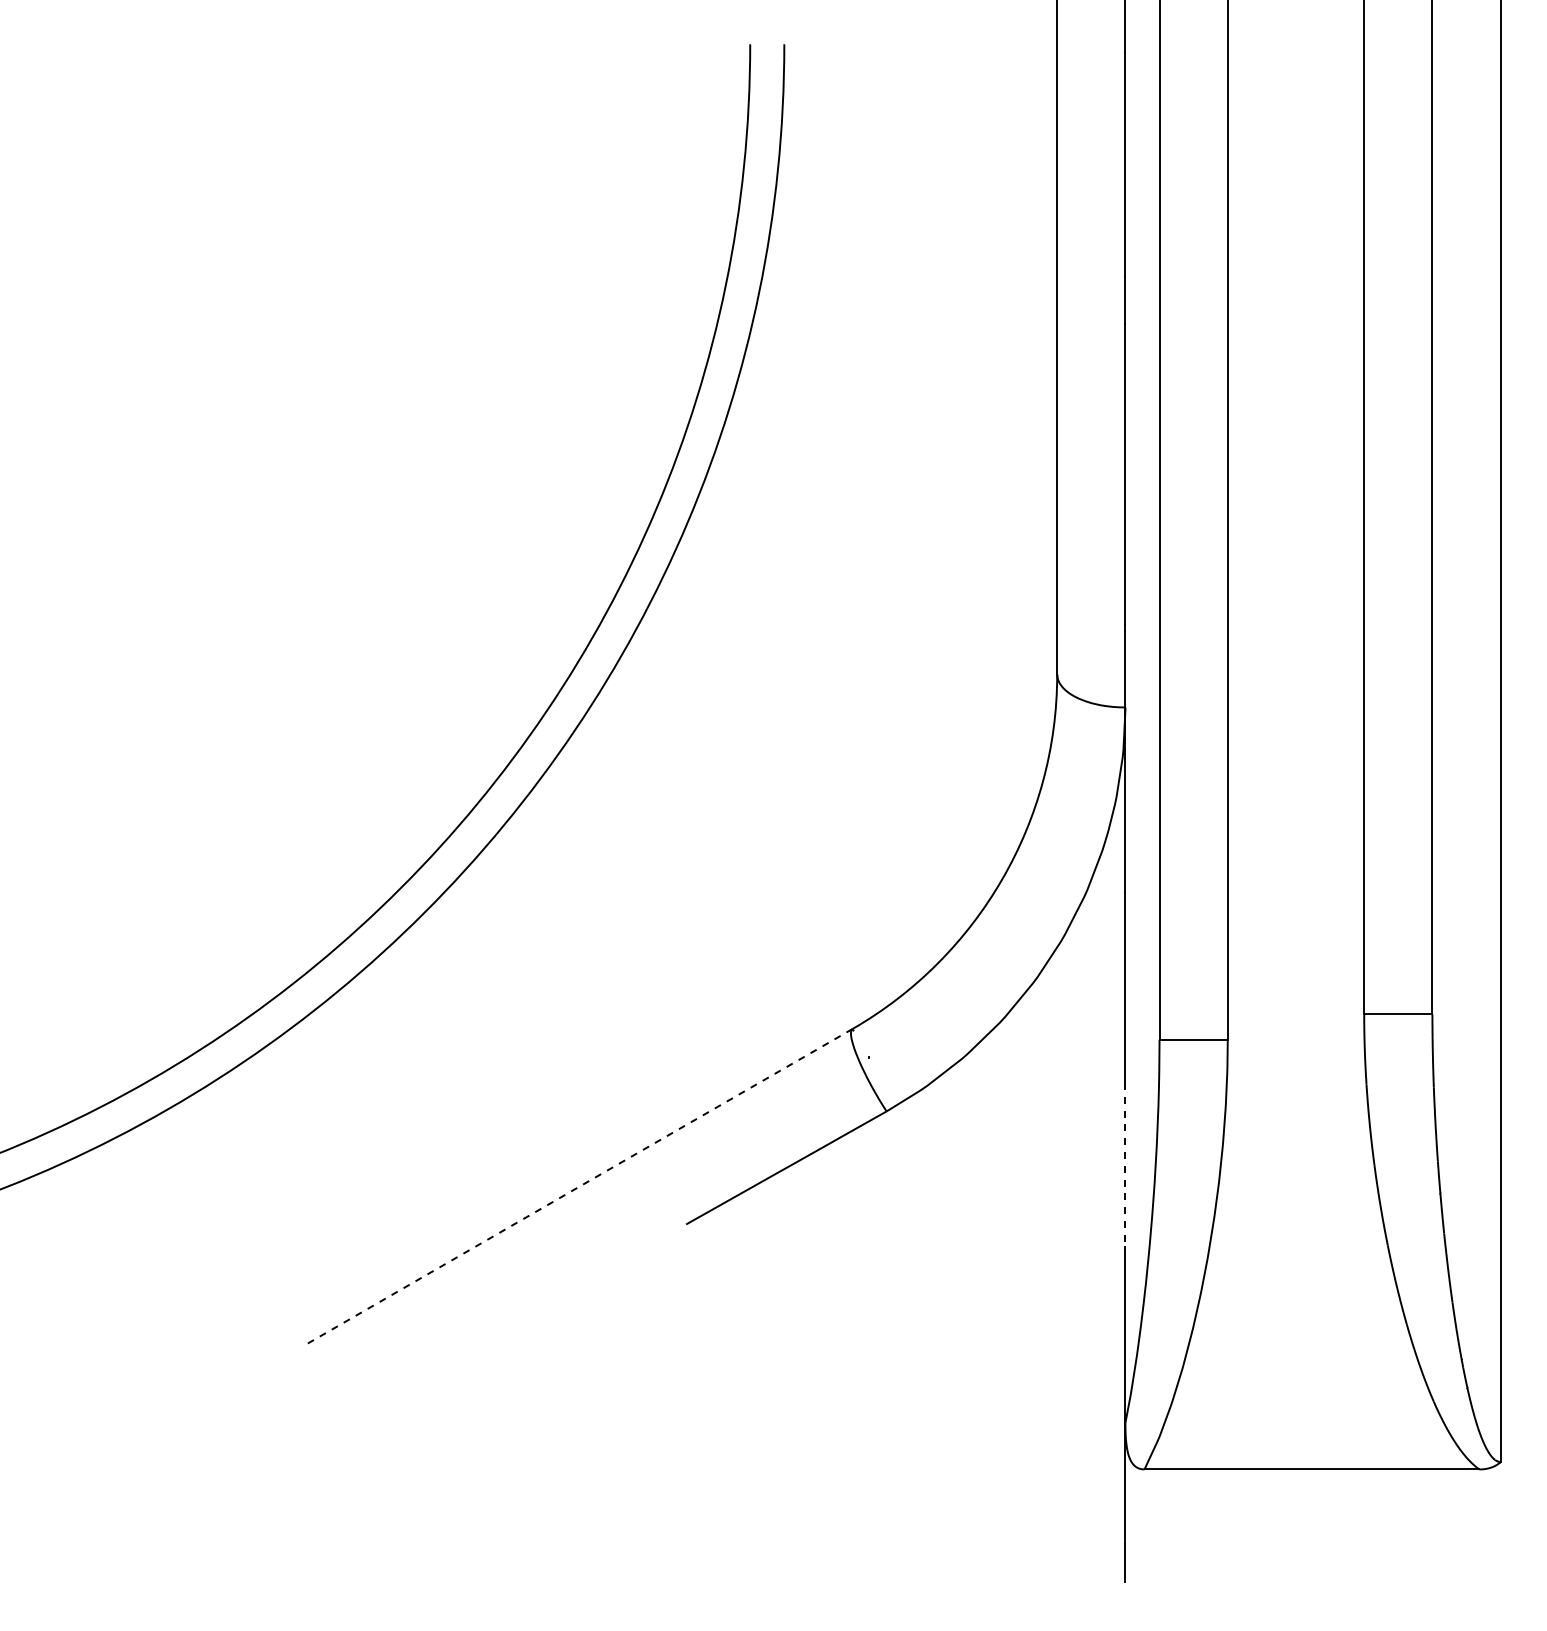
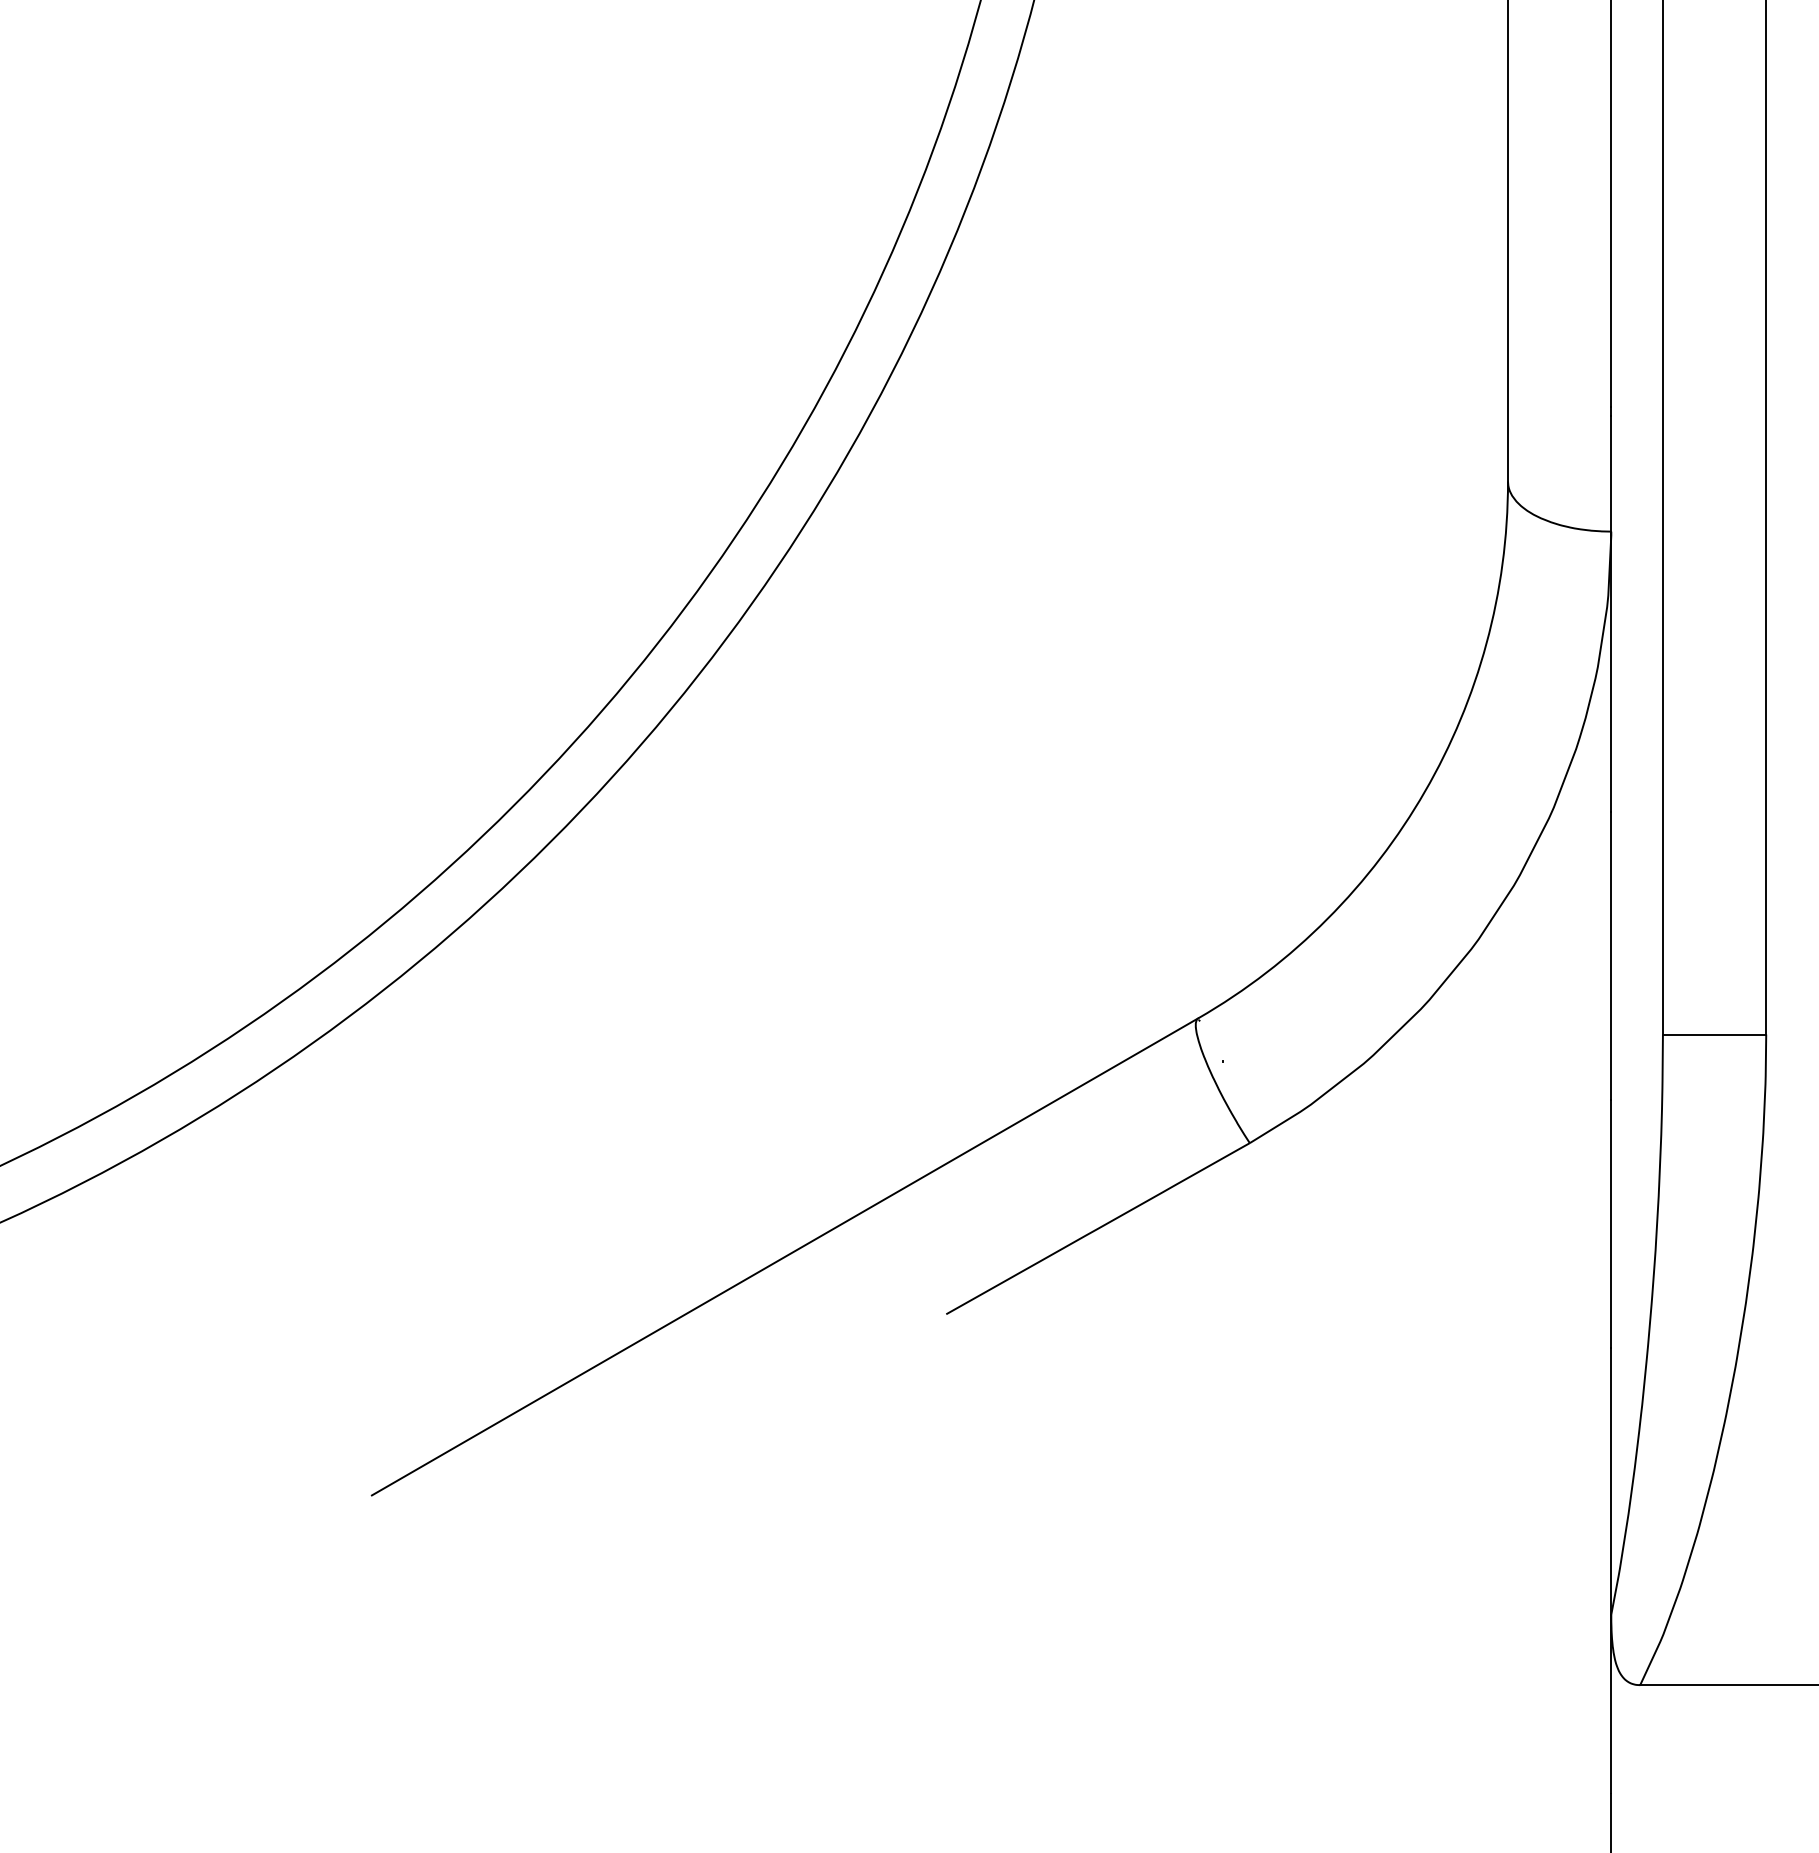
line: (1125, 1165) -> (1611, 1225), dashed -> solid
line: (579, 1186) -> (784, 1256), dashed -> solid

